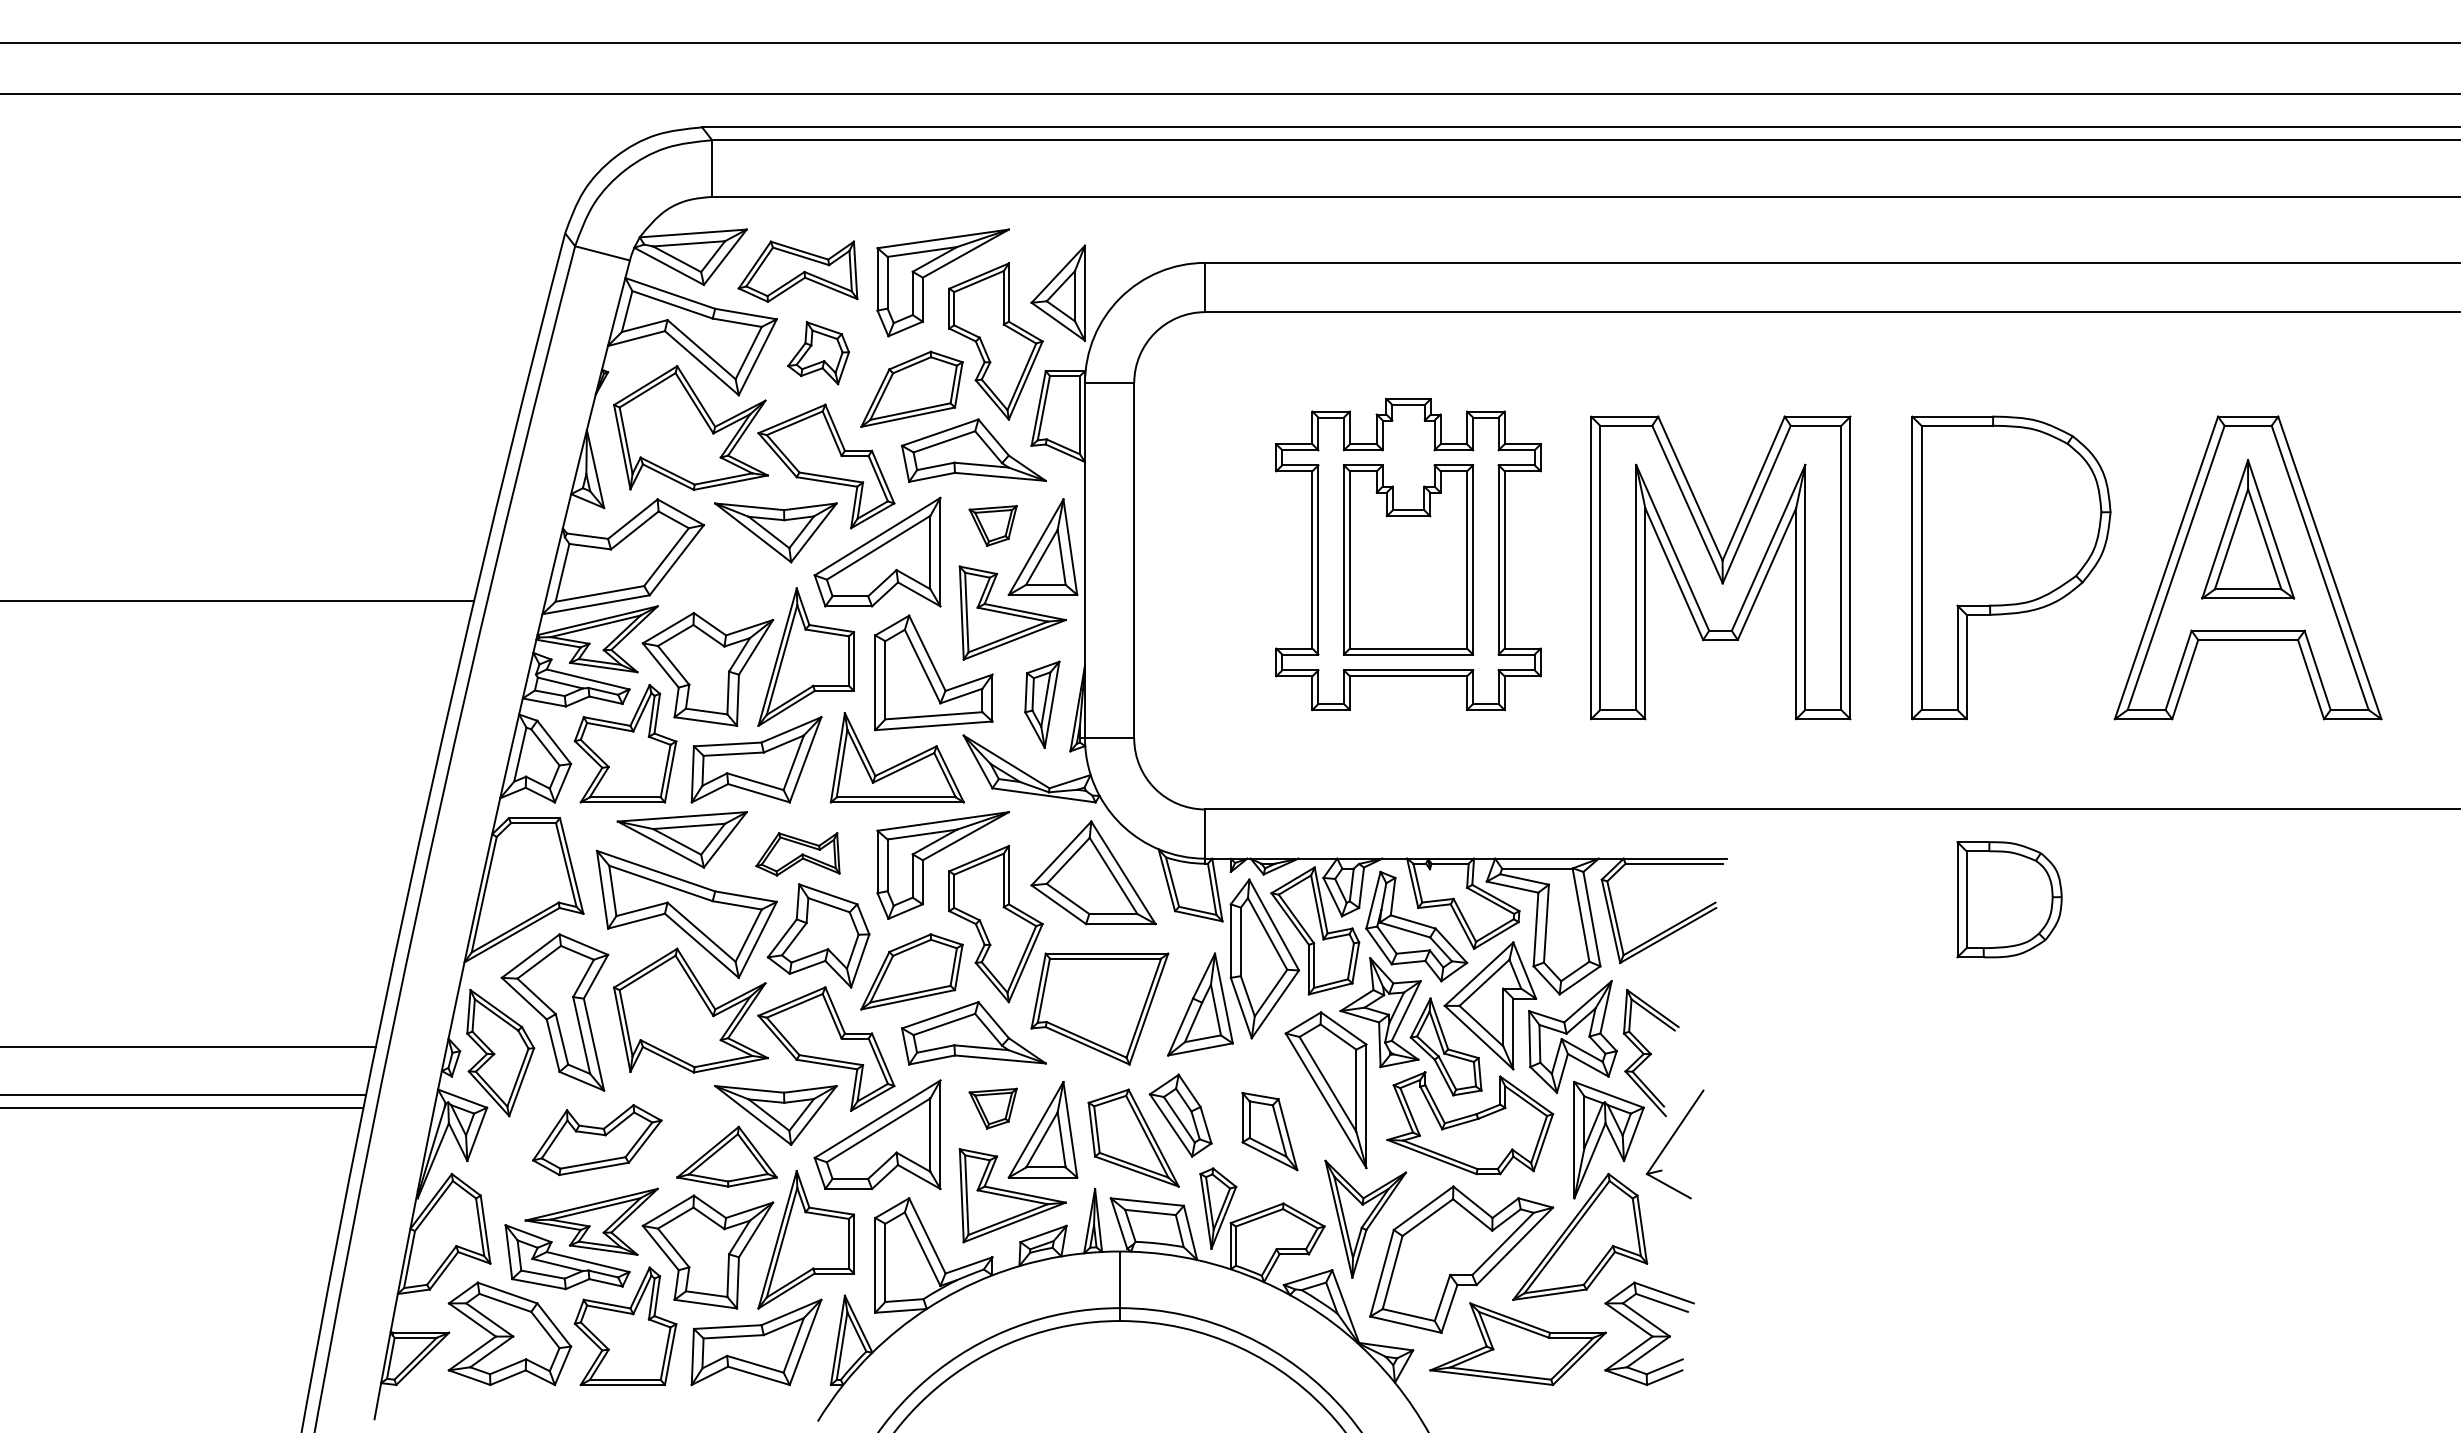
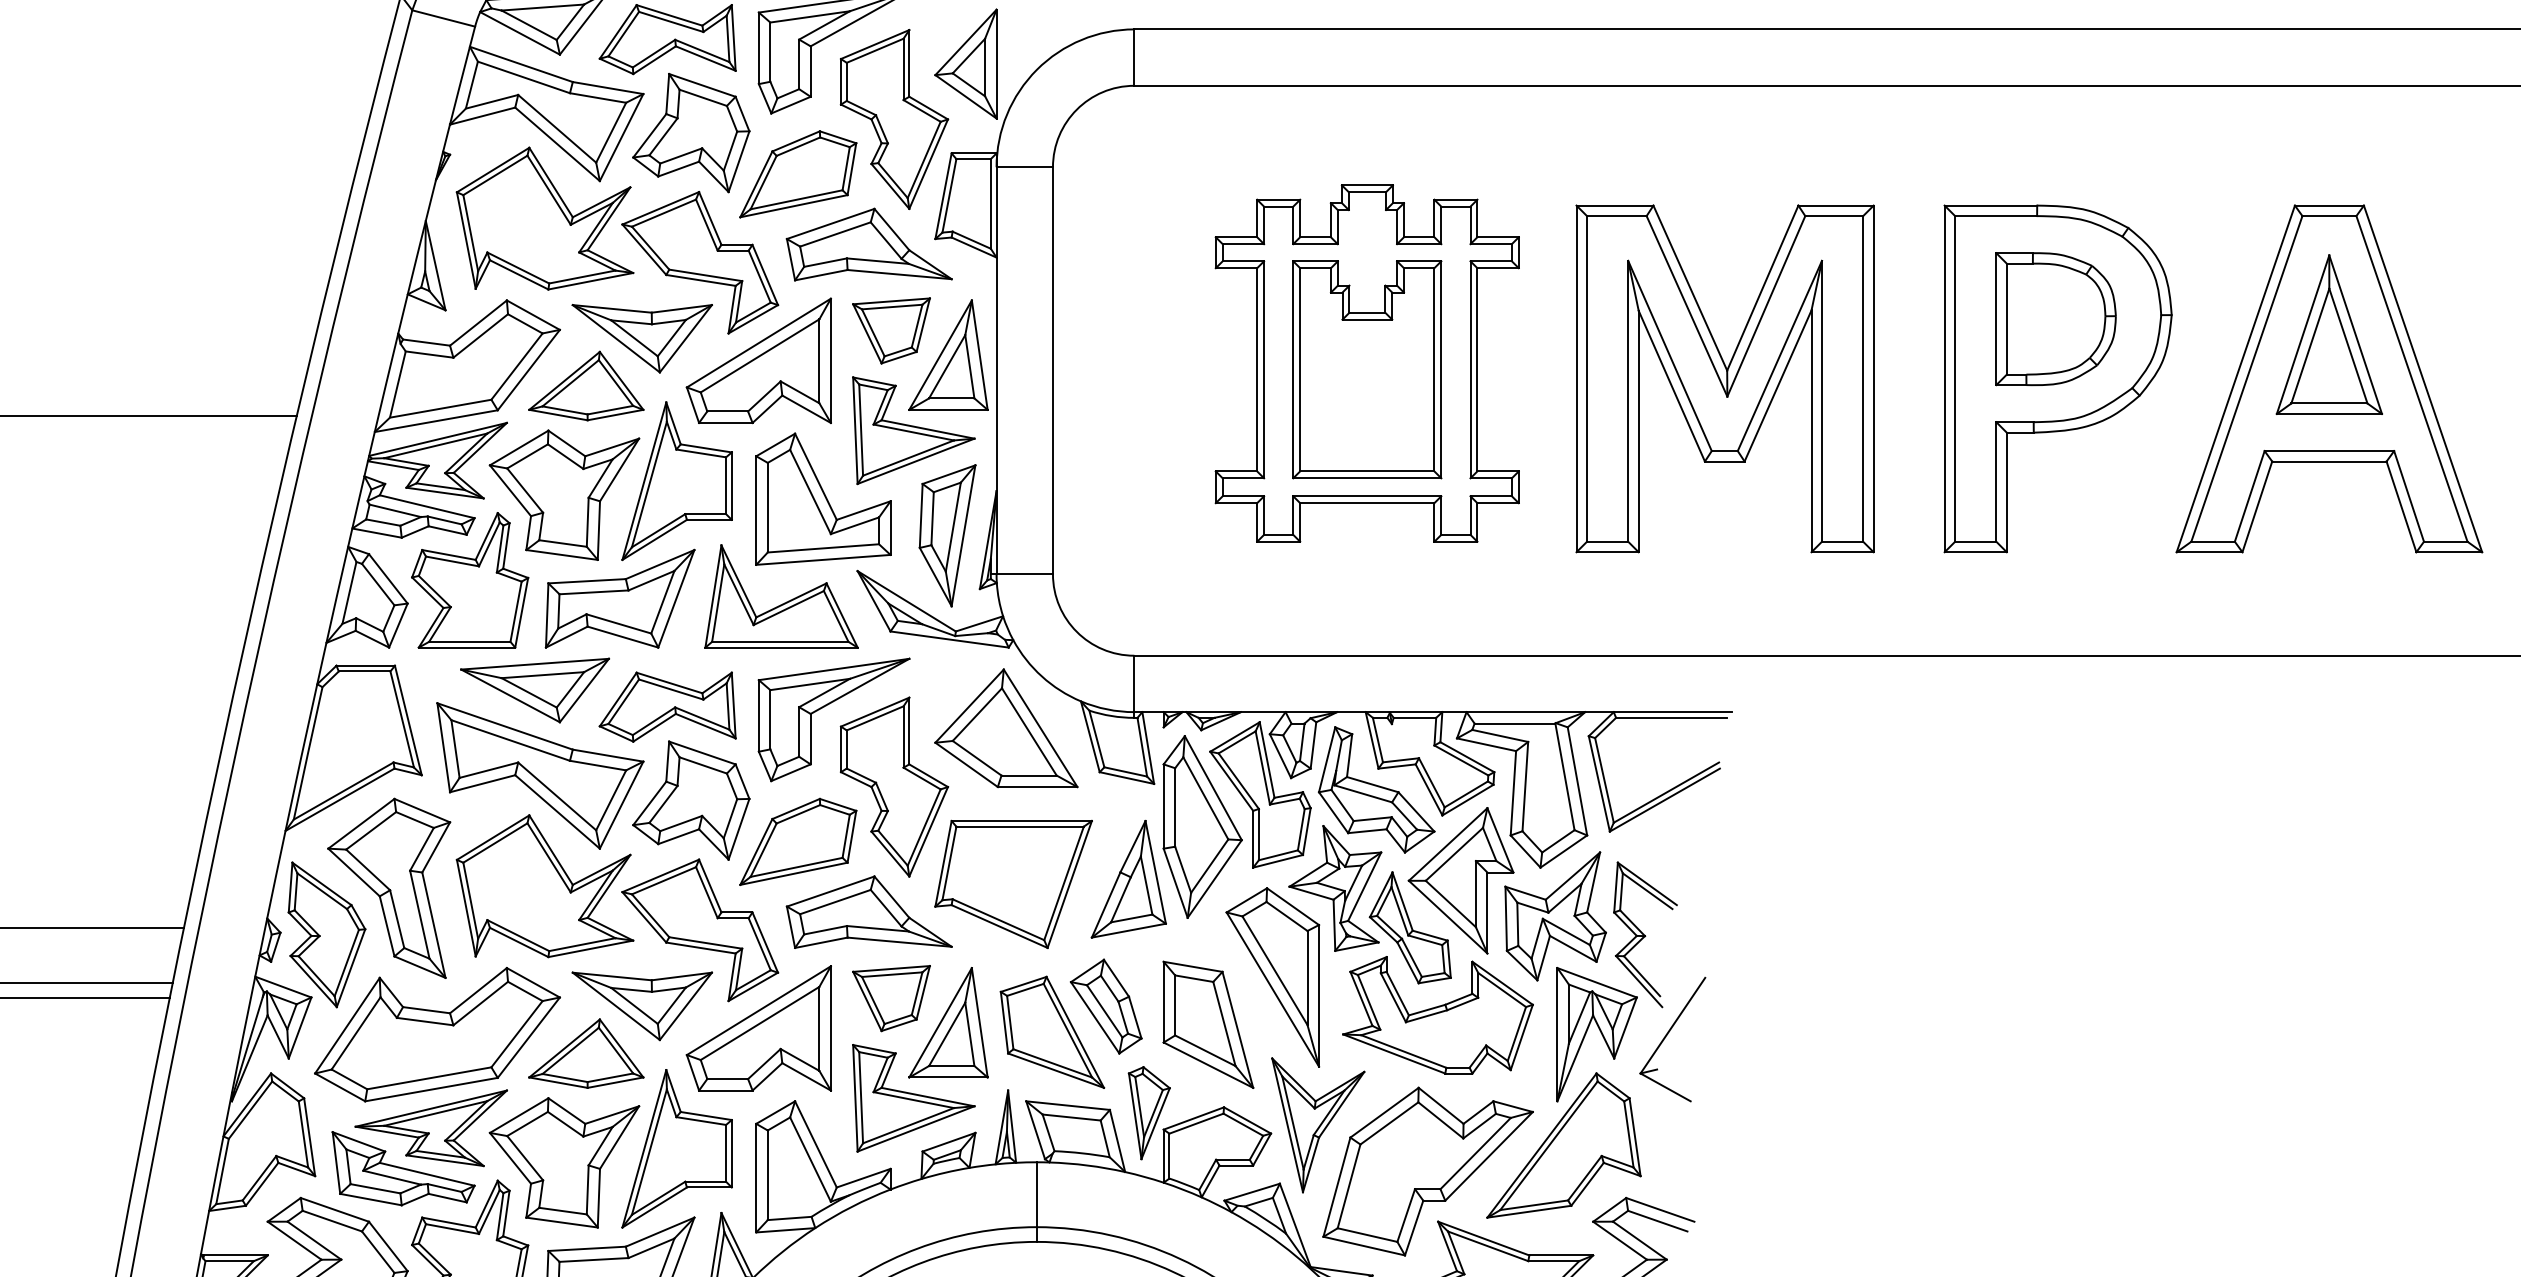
part: (818, 352) -> (691, 132), size x1.67
part: (992, 525) -> (890, 330), size x1.43
part: (726, 573) -> (585, 385), added
part: (1042, 704) -> (947, 535), size x1.43
part: (797, 854) -> (667, 707), size x1.43
part: (2009, 899) -> (2055, 318), moved
part: (992, 1108) -> (890, 998), size x1.43
part: (1269, 1131) -> (1207, 1024), size x1.43
part: (597, 1139) -> (437, 1033), size x1.67

